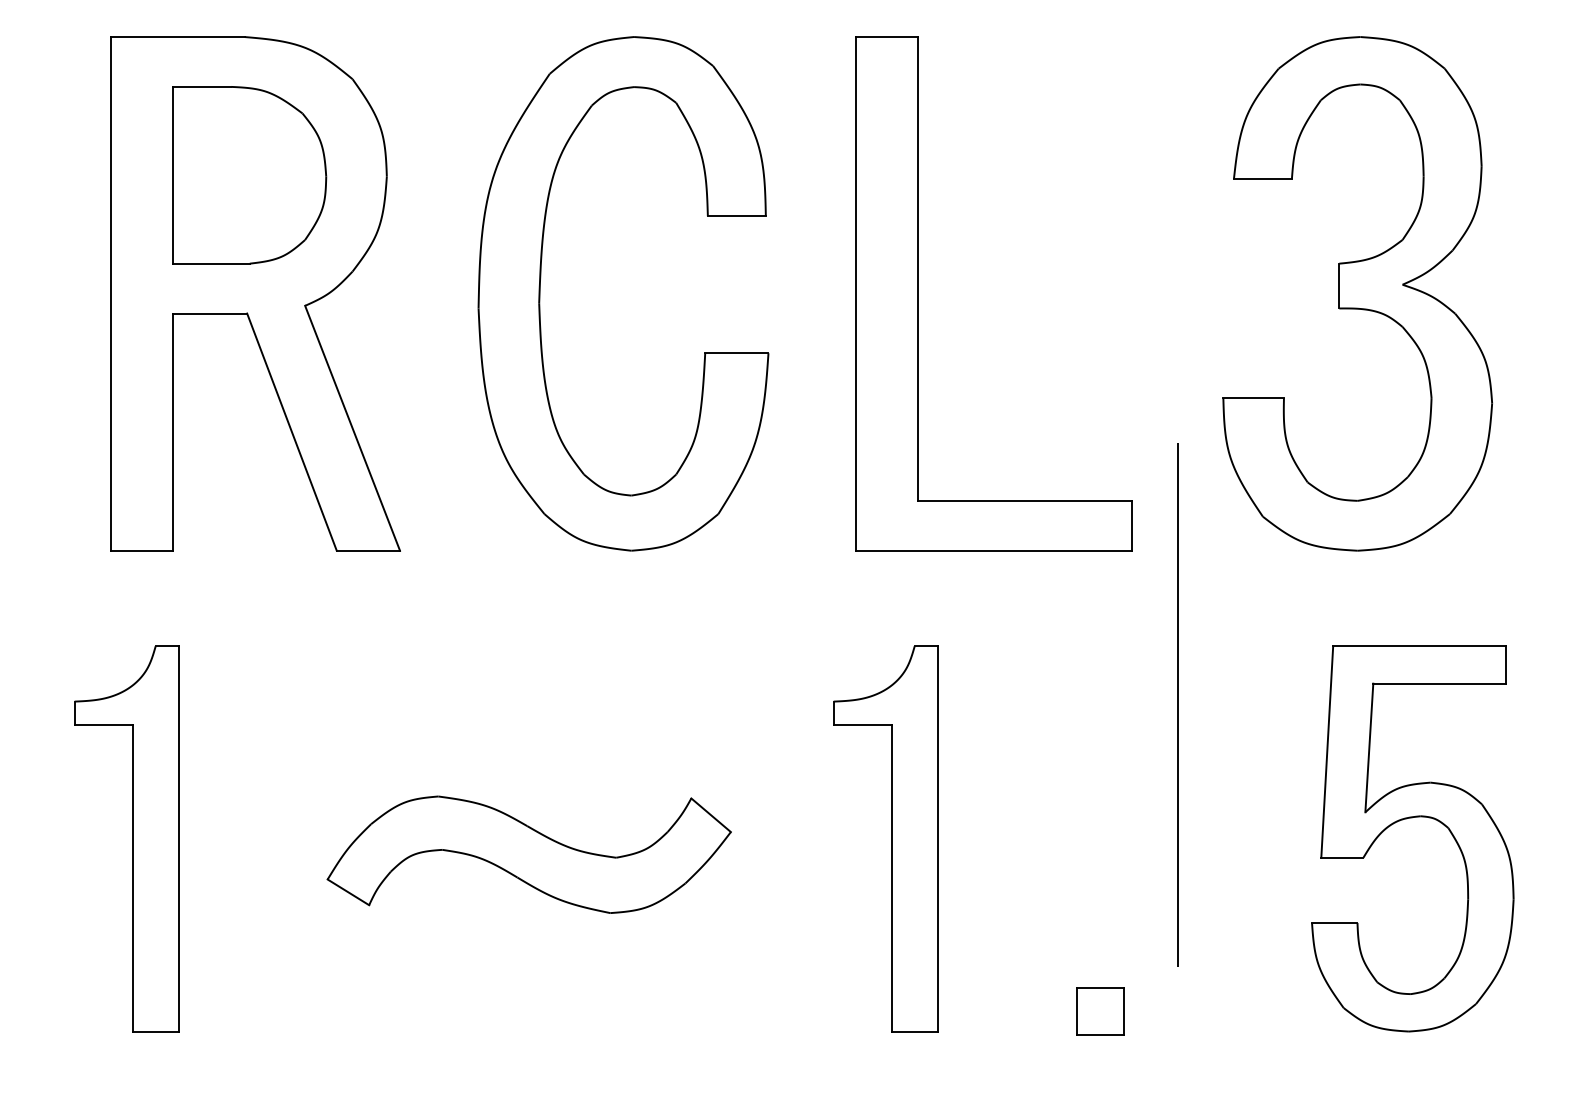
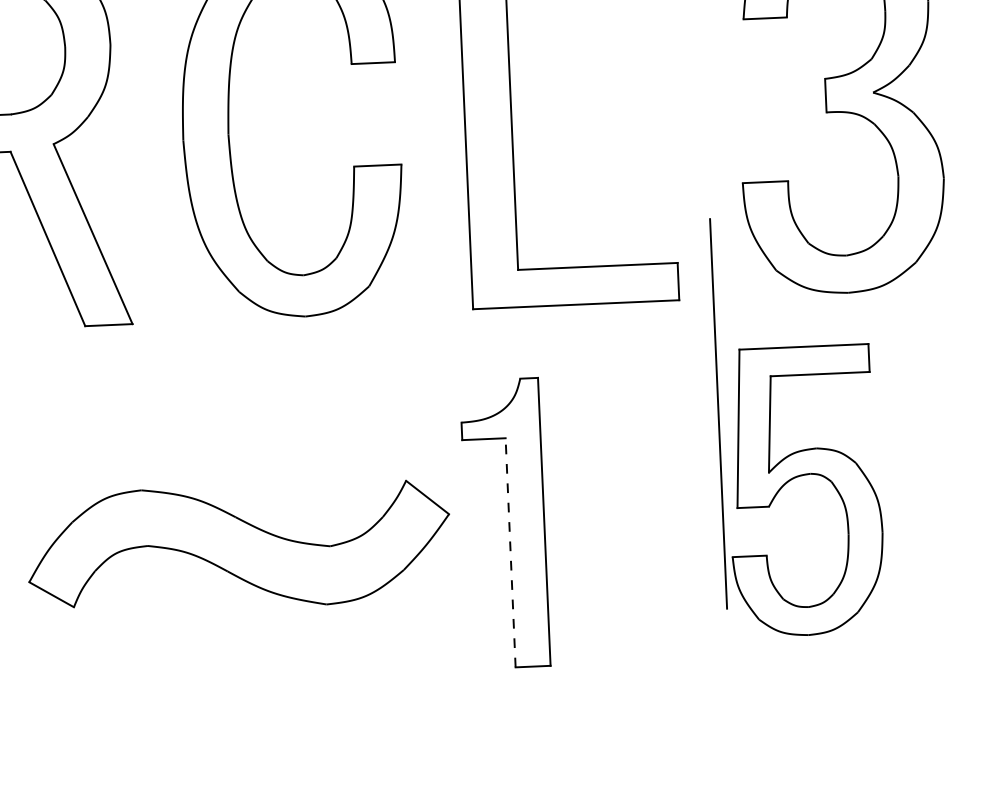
part: (1406, 819) -> (799, 476), moved
part: (528, 854) -> (238, 546), size x1.4
line: (891, 877) -> (510, 552), solid -> dashed
part: (1100, 1011) -> (671, 645), removed

